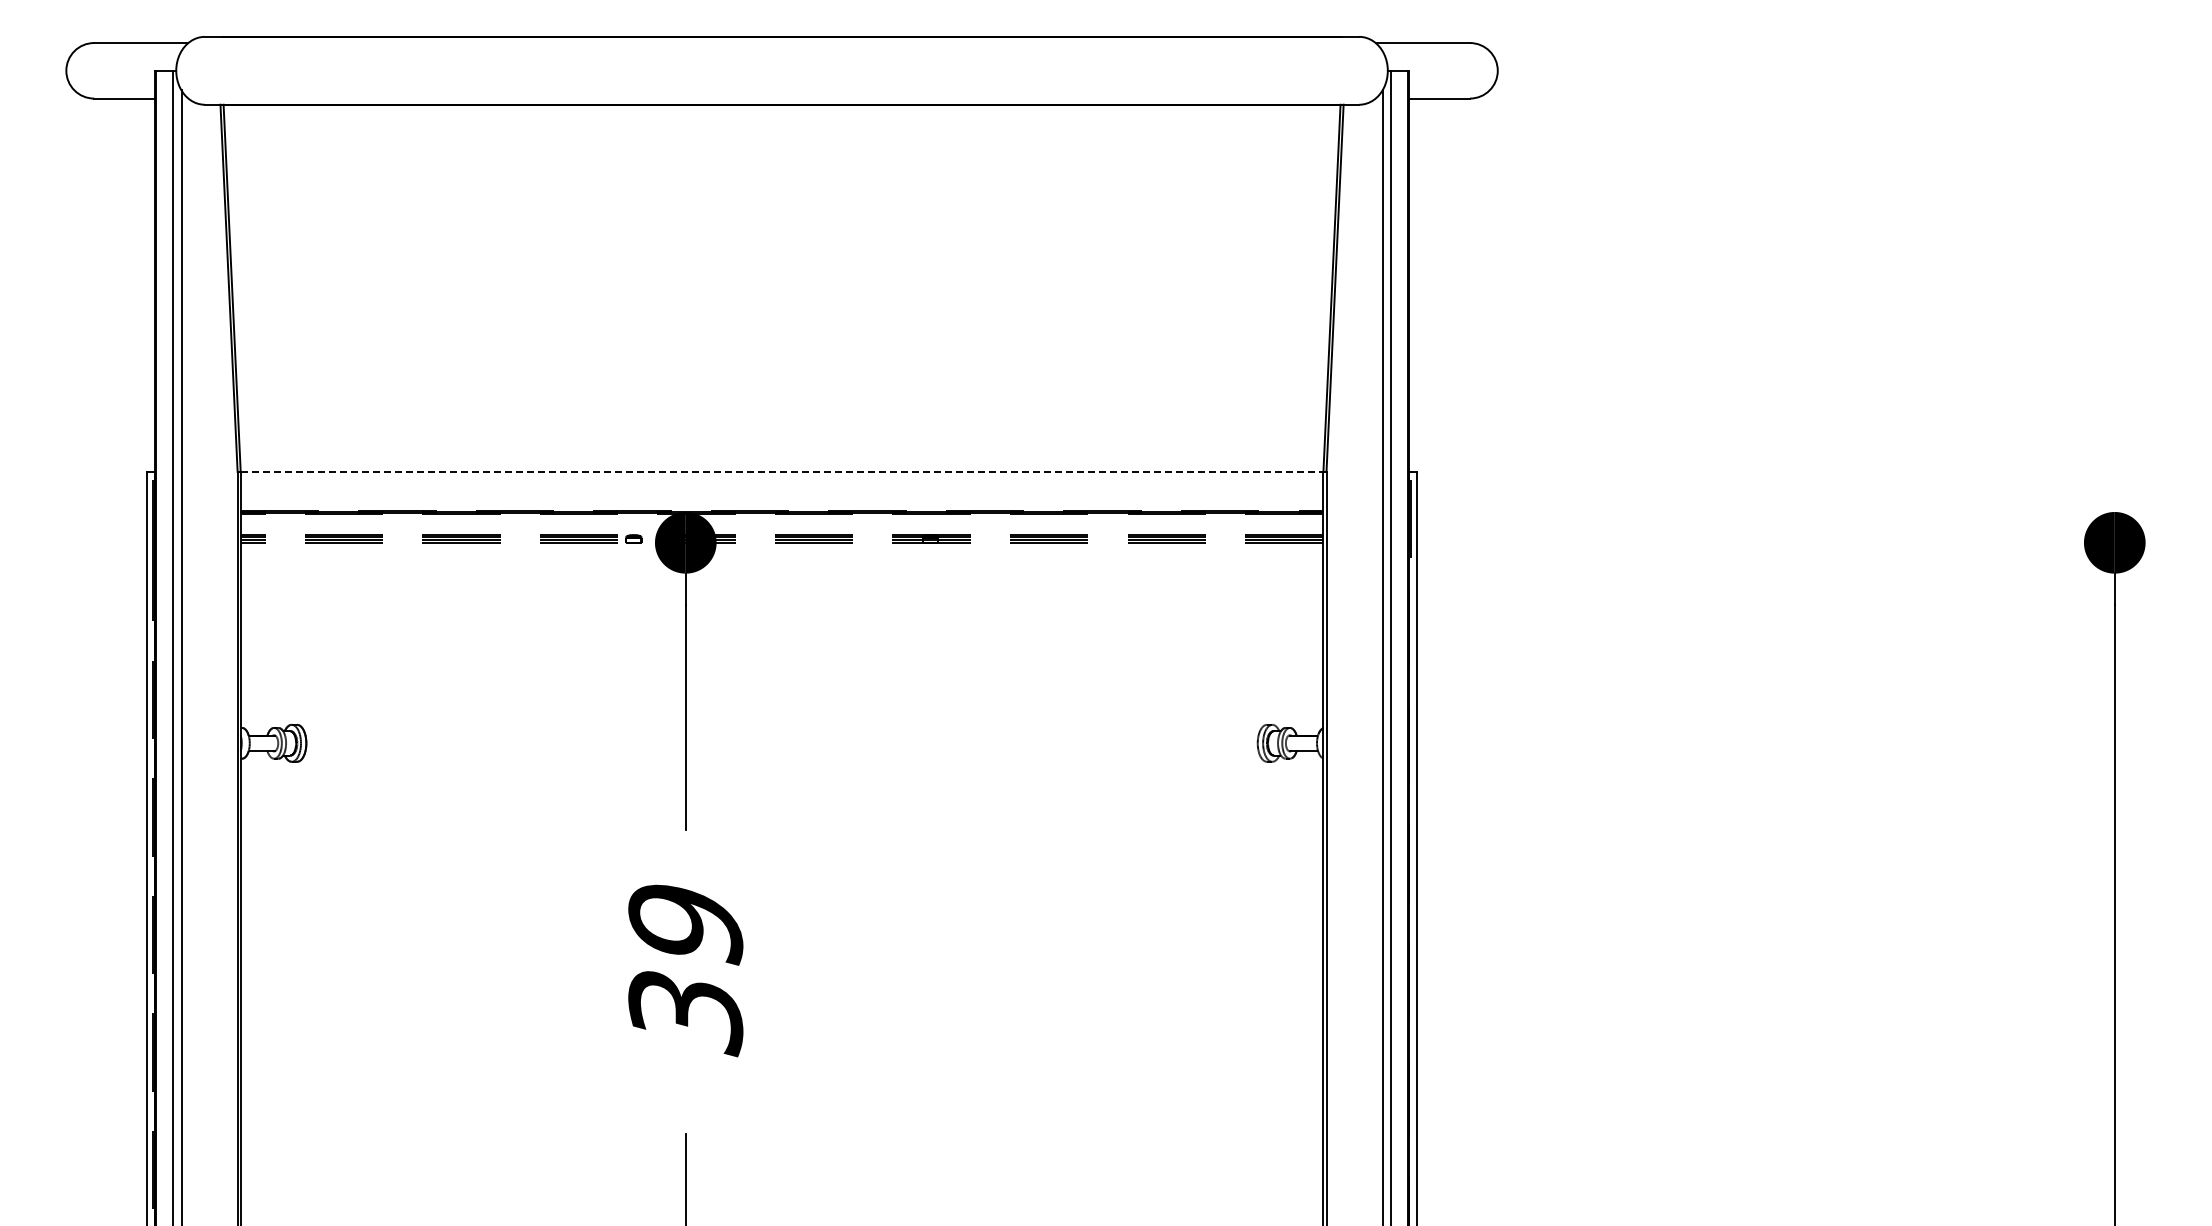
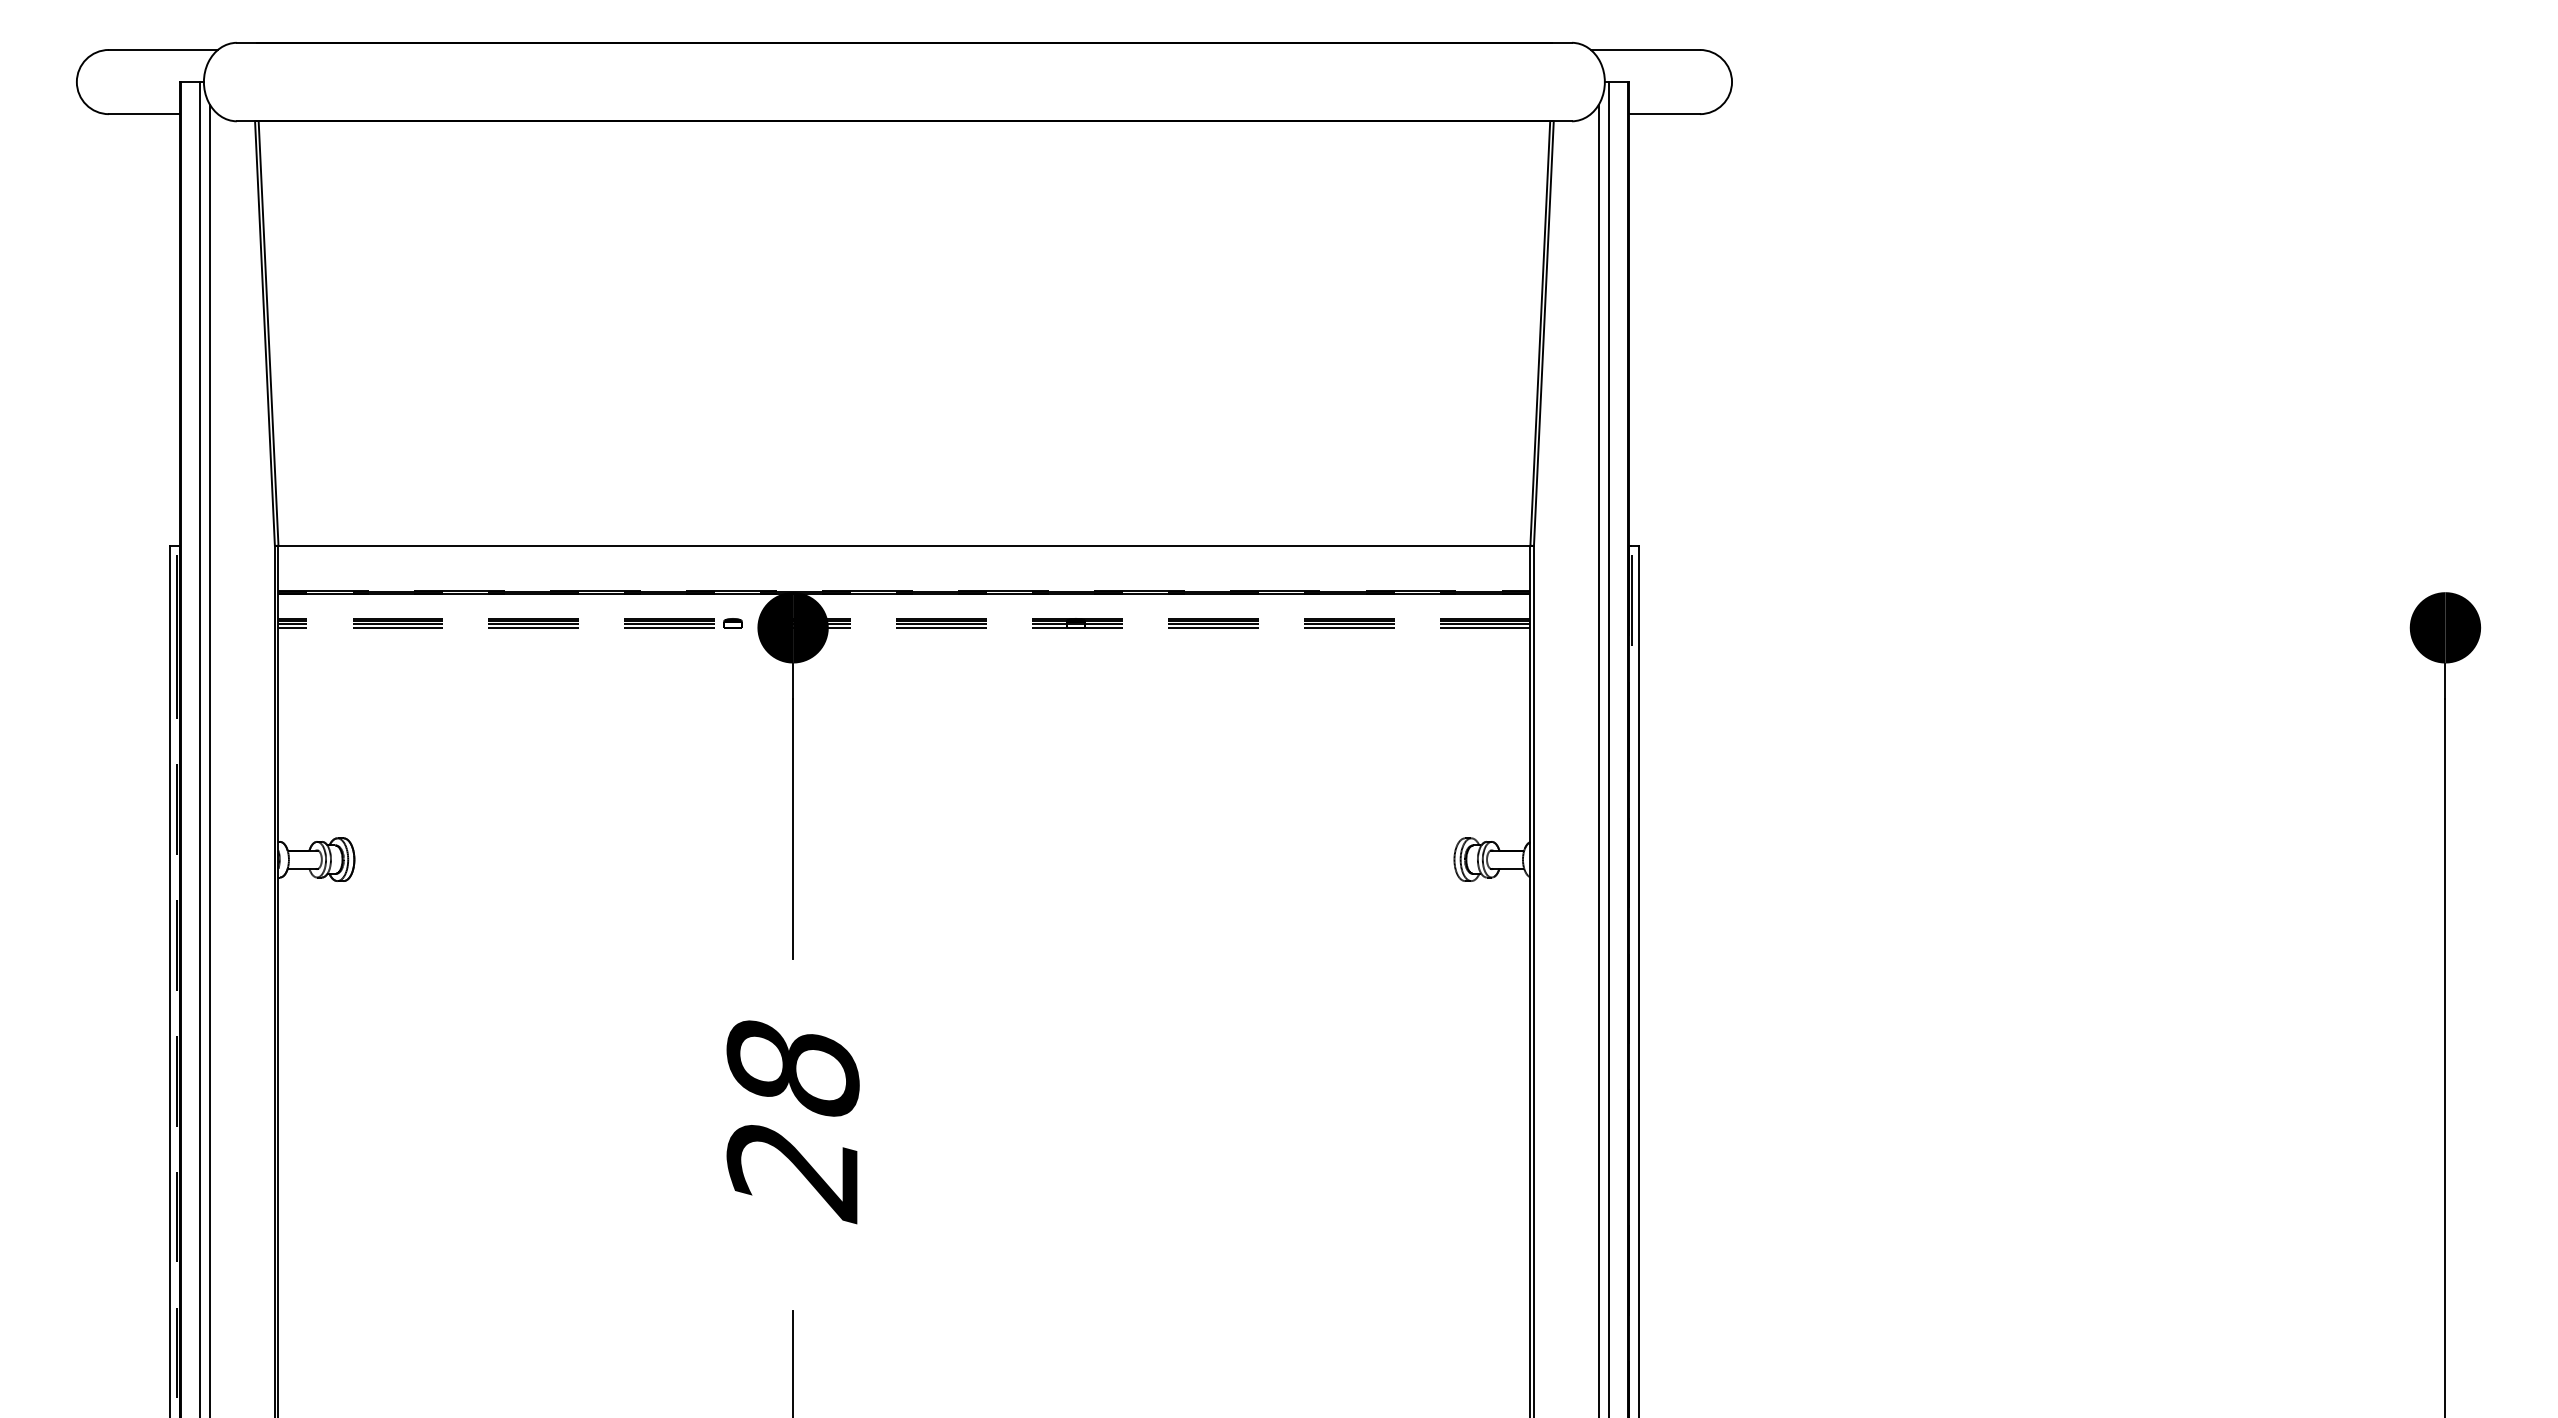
line: (782, 471) -> (904, 545), dashed -> solid
text: (685, 970) -> (792, 1122), 39 -> 28

